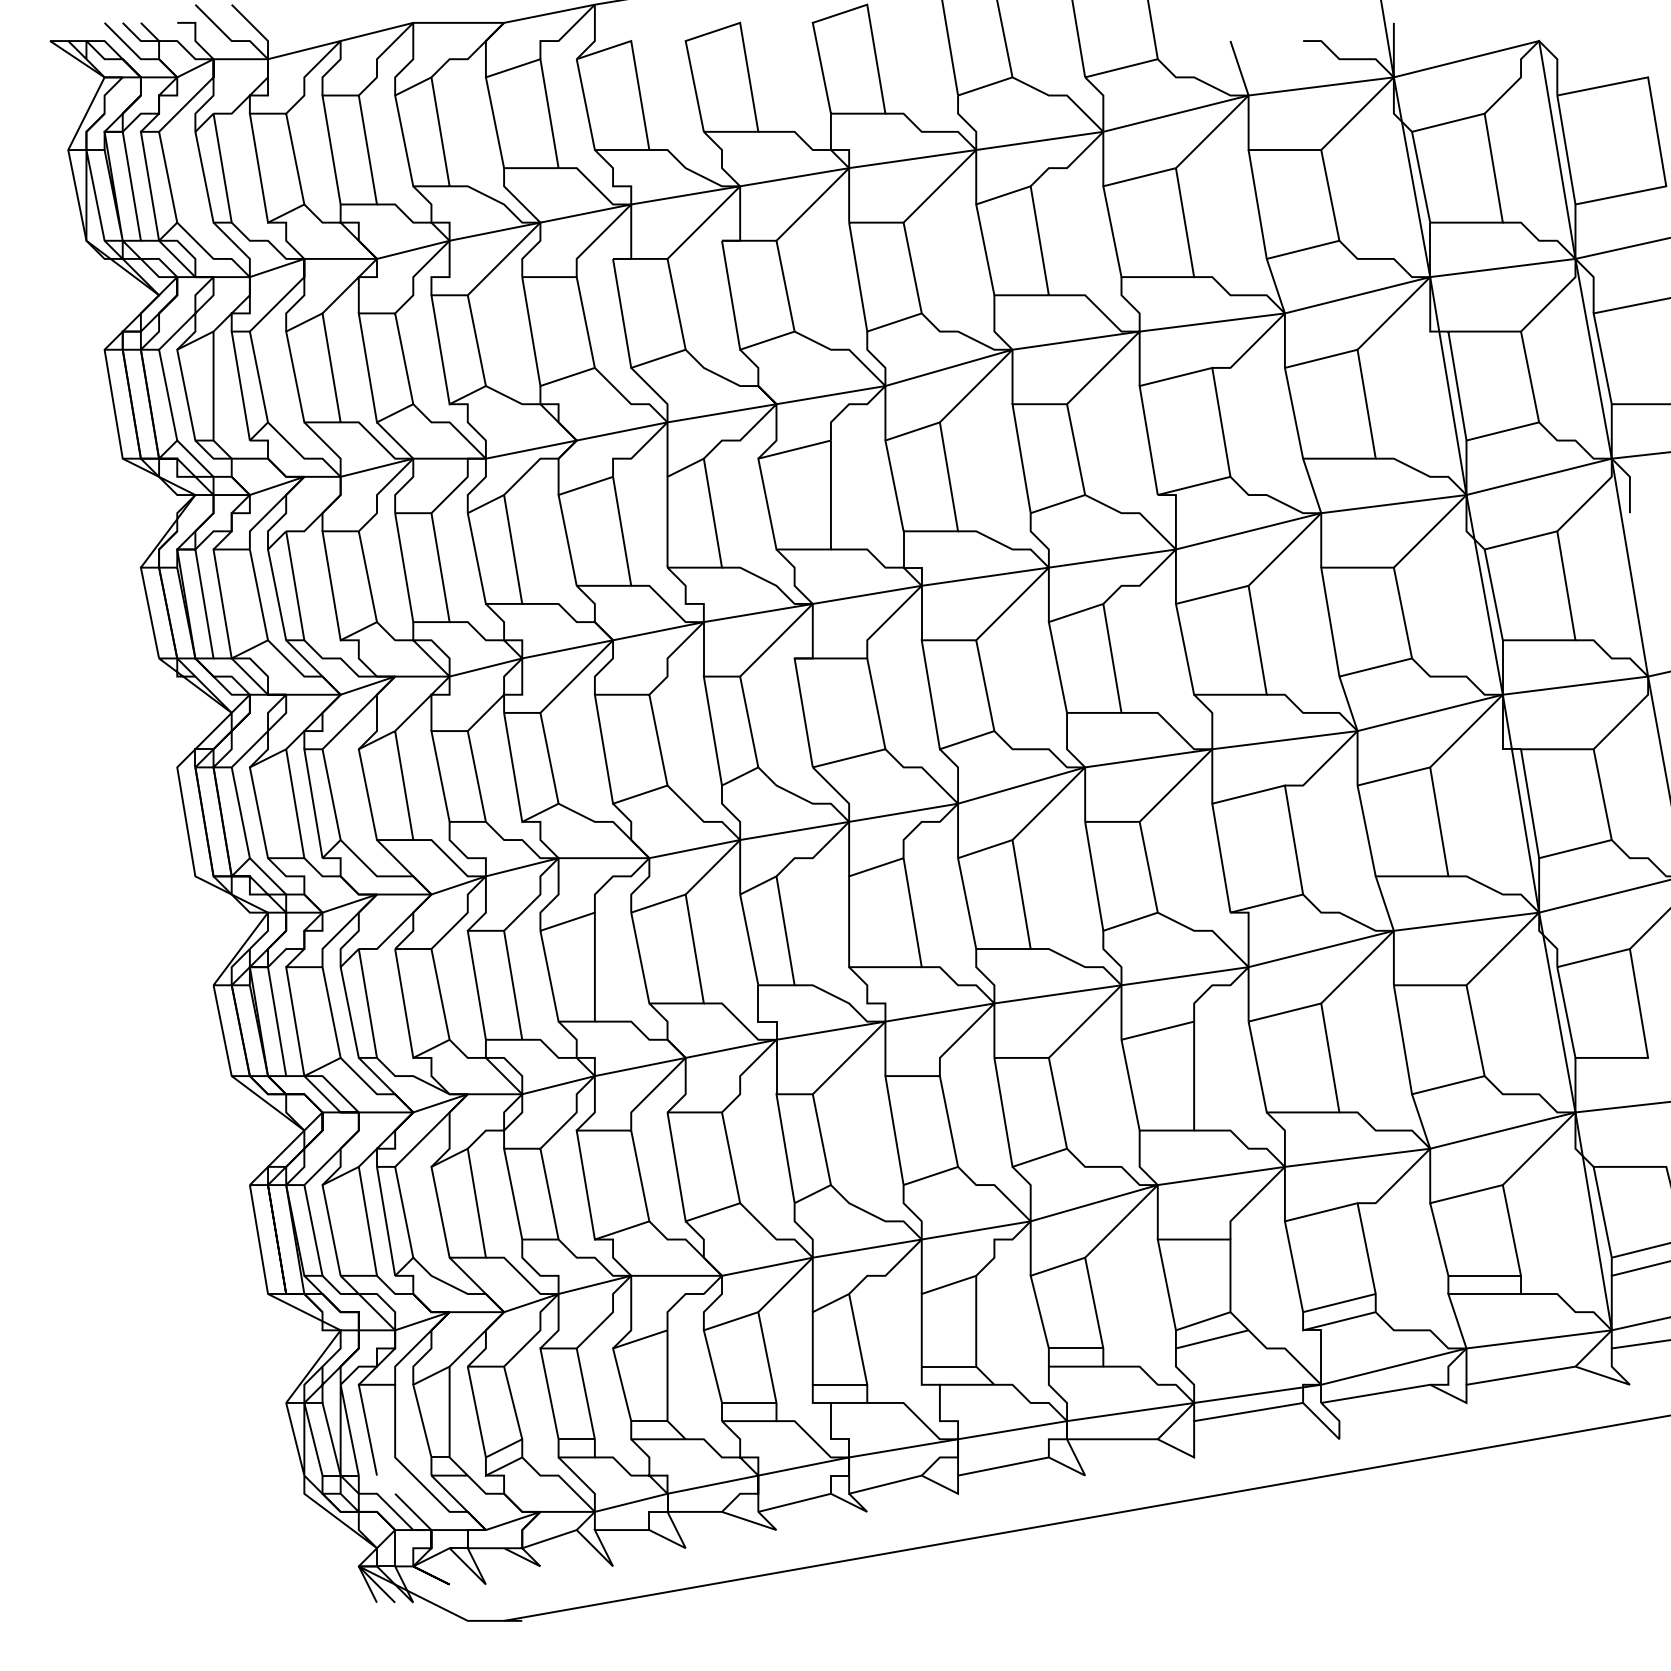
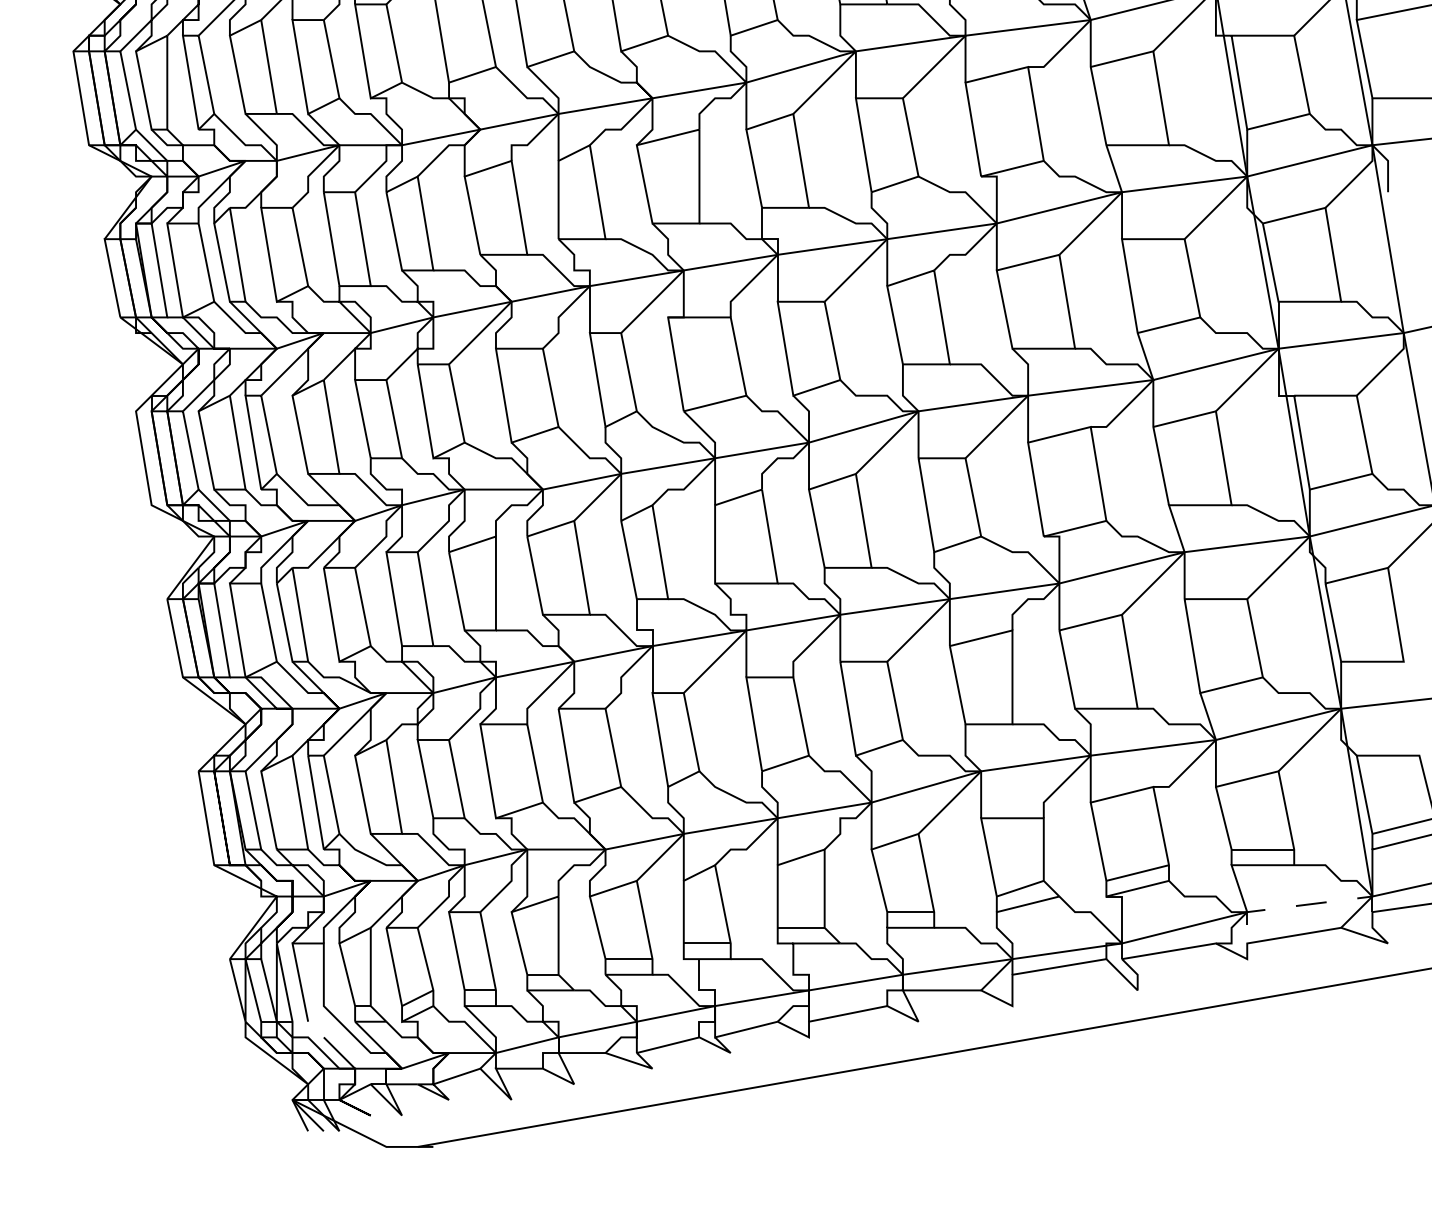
line: (1529, 1340) -> (1301, 905), solid -> dashed

